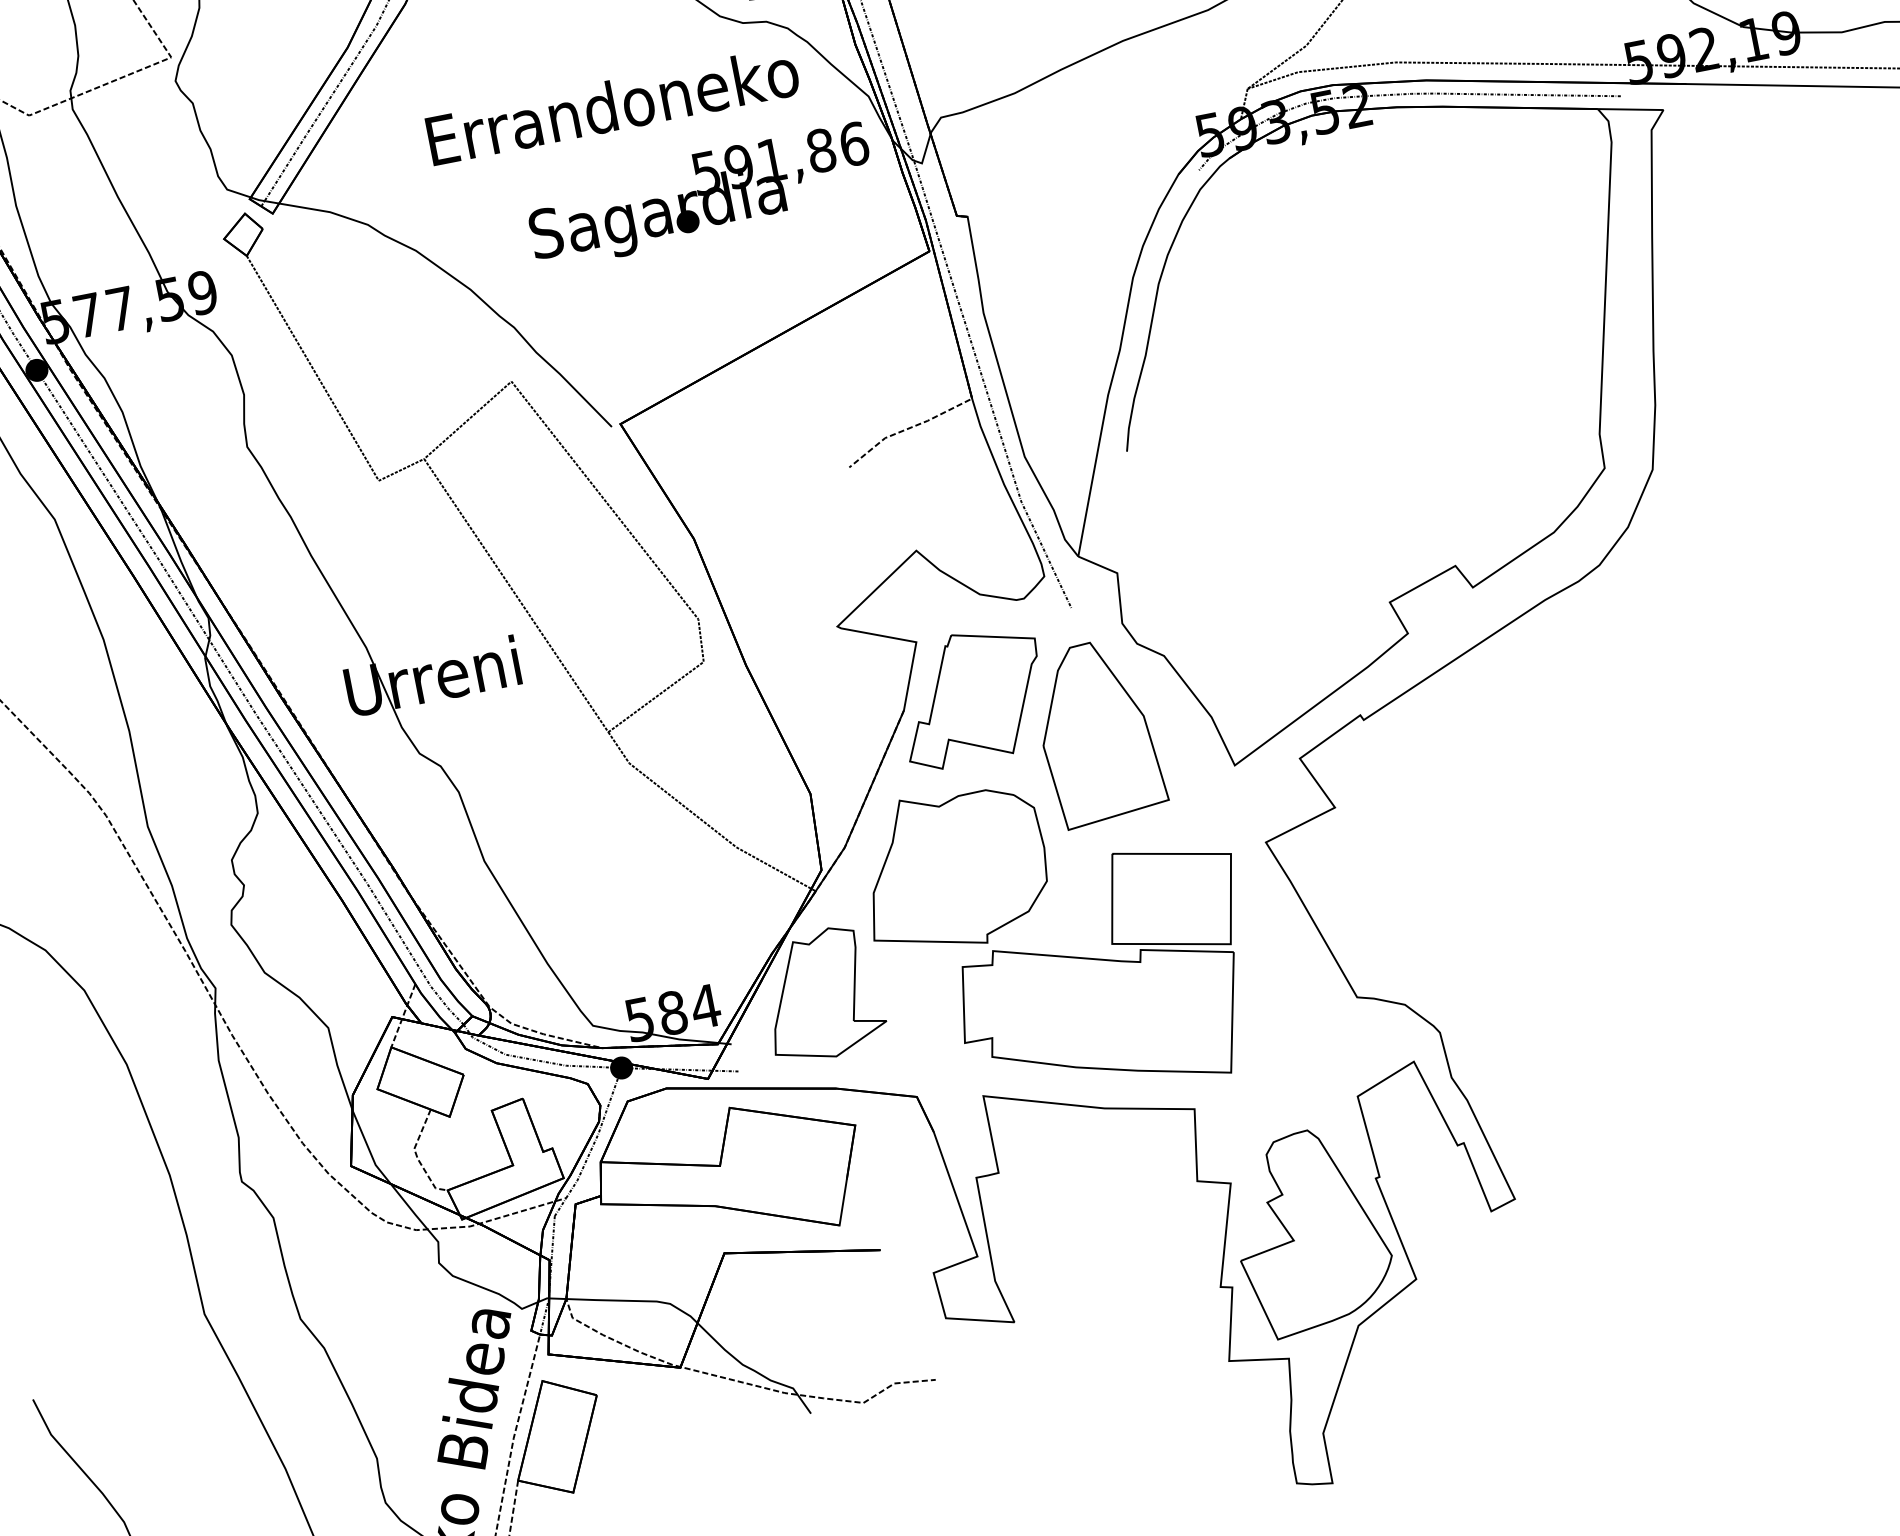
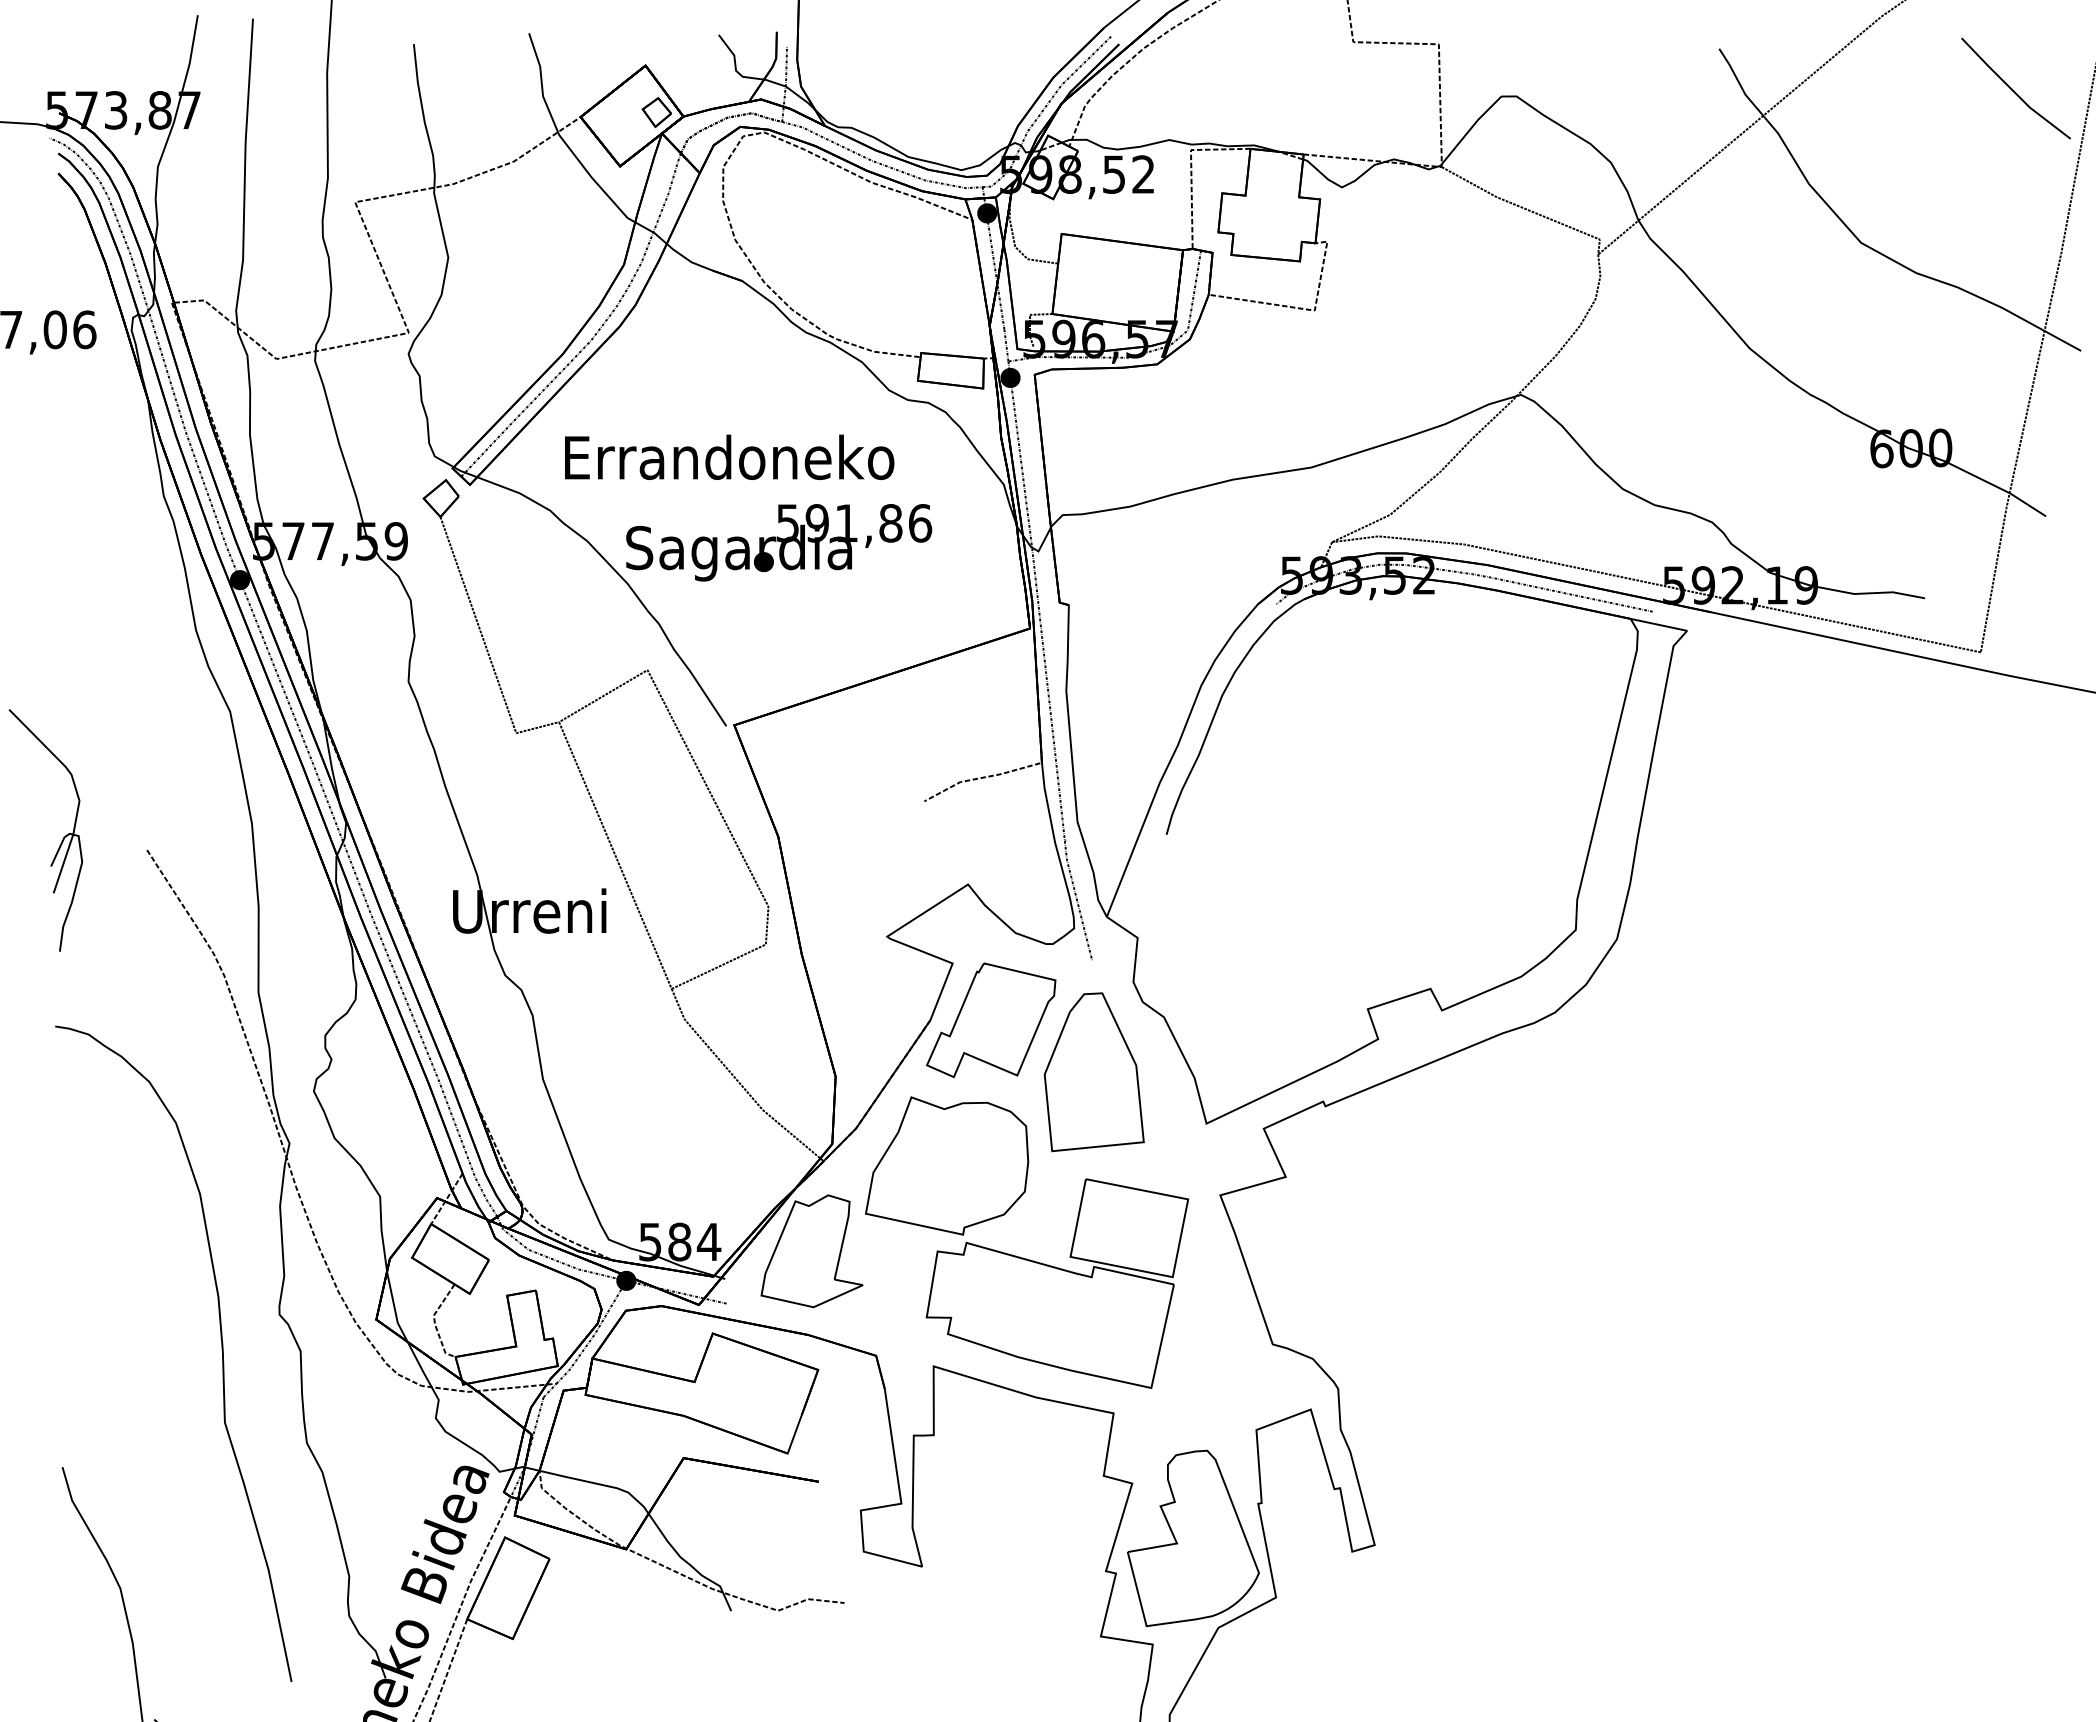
text: (612, 104) -> (729, 456), moved
text: (701, 196) -> (779, 542), moved

